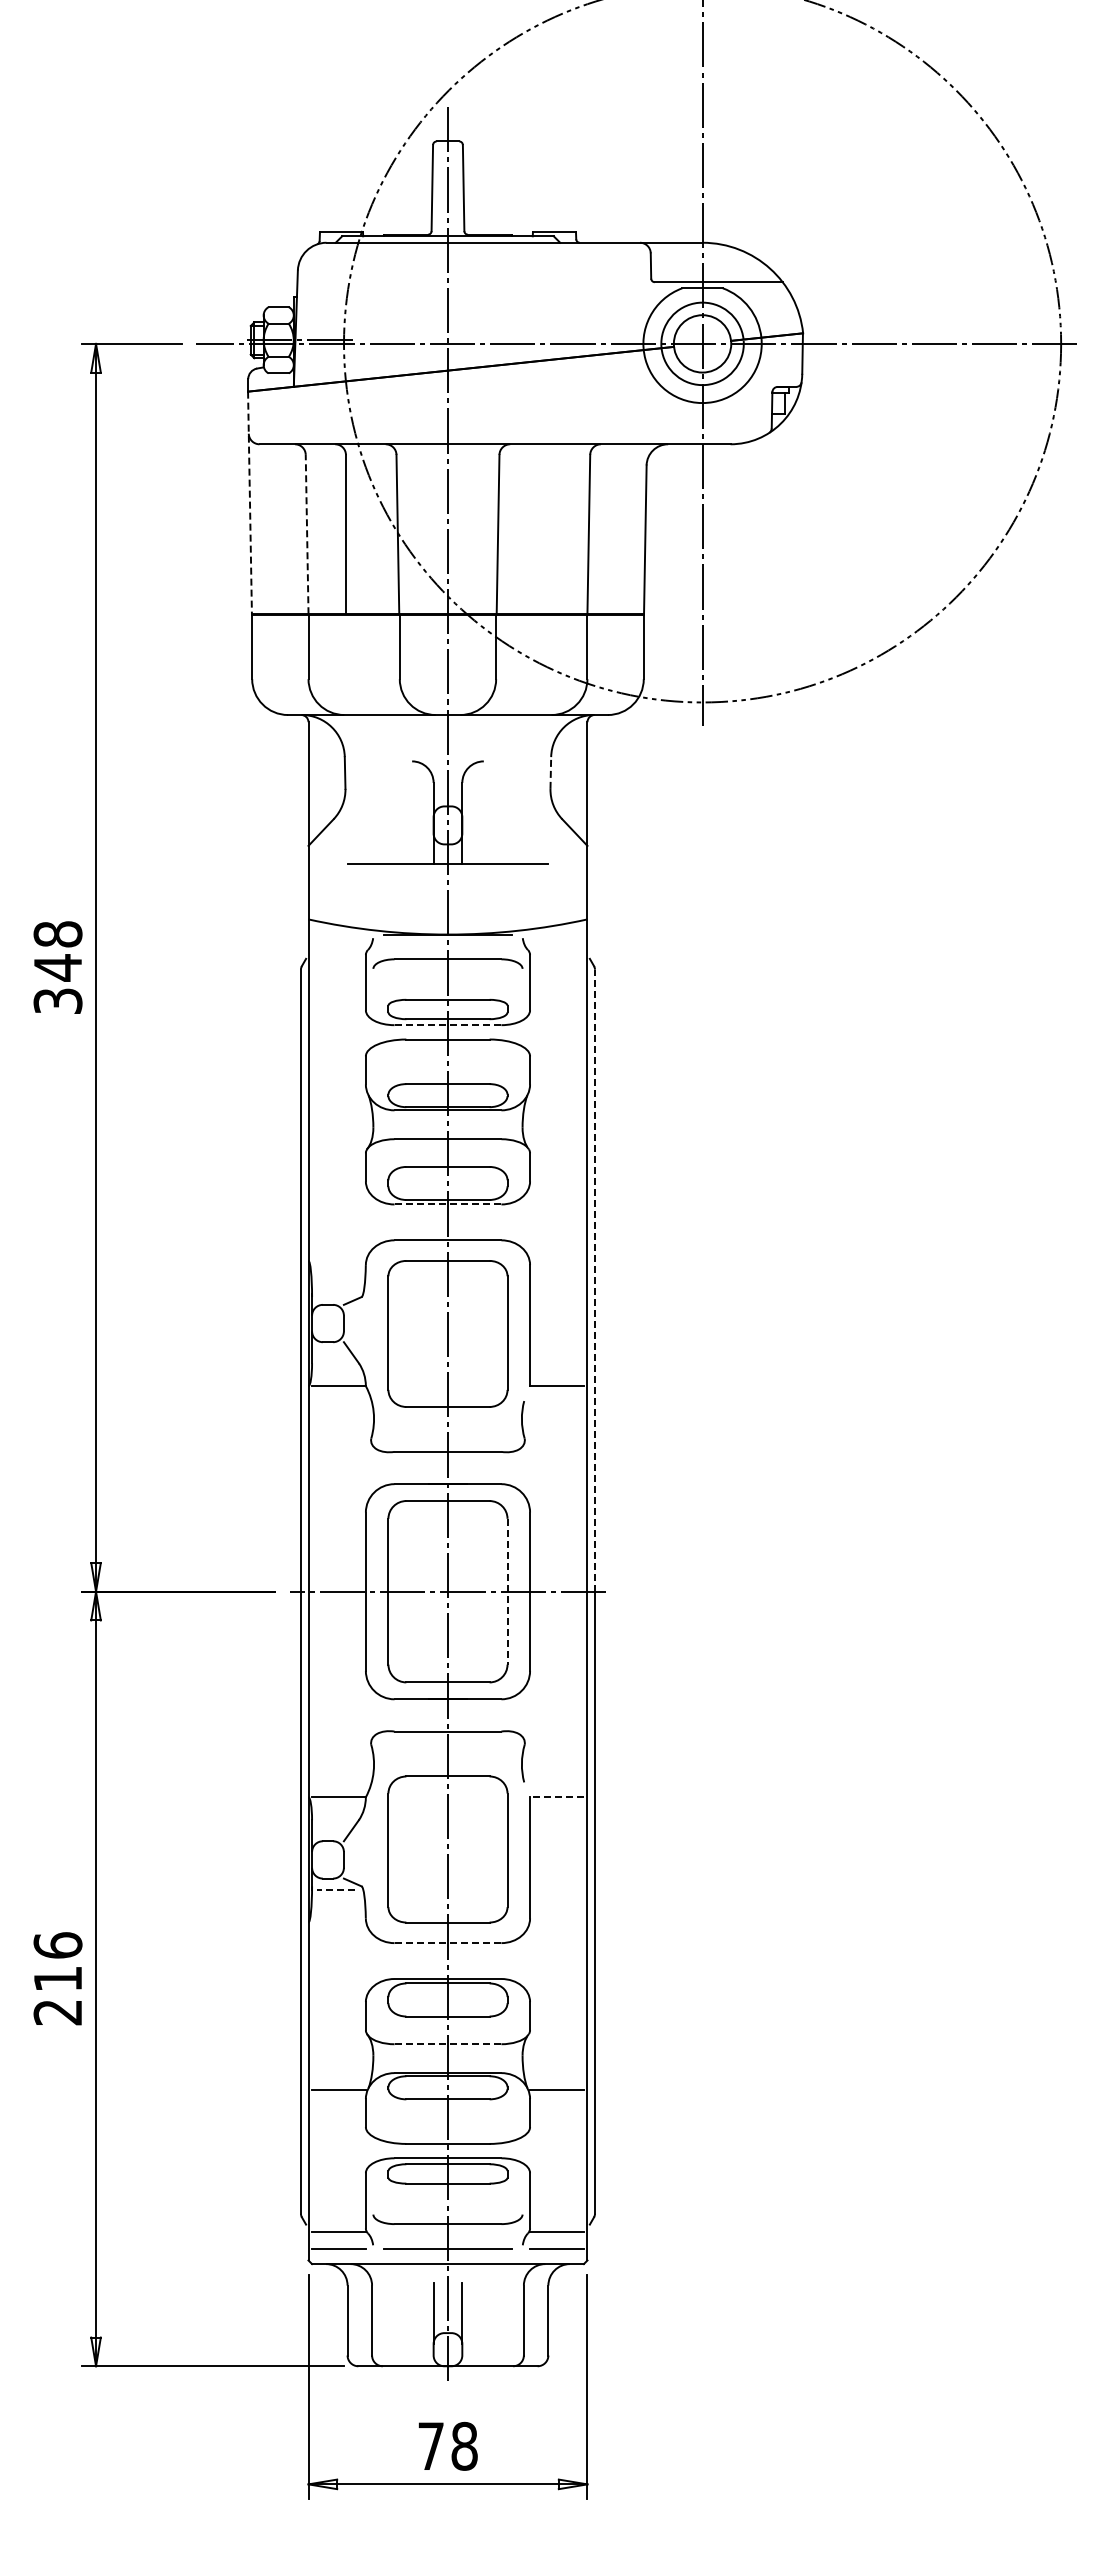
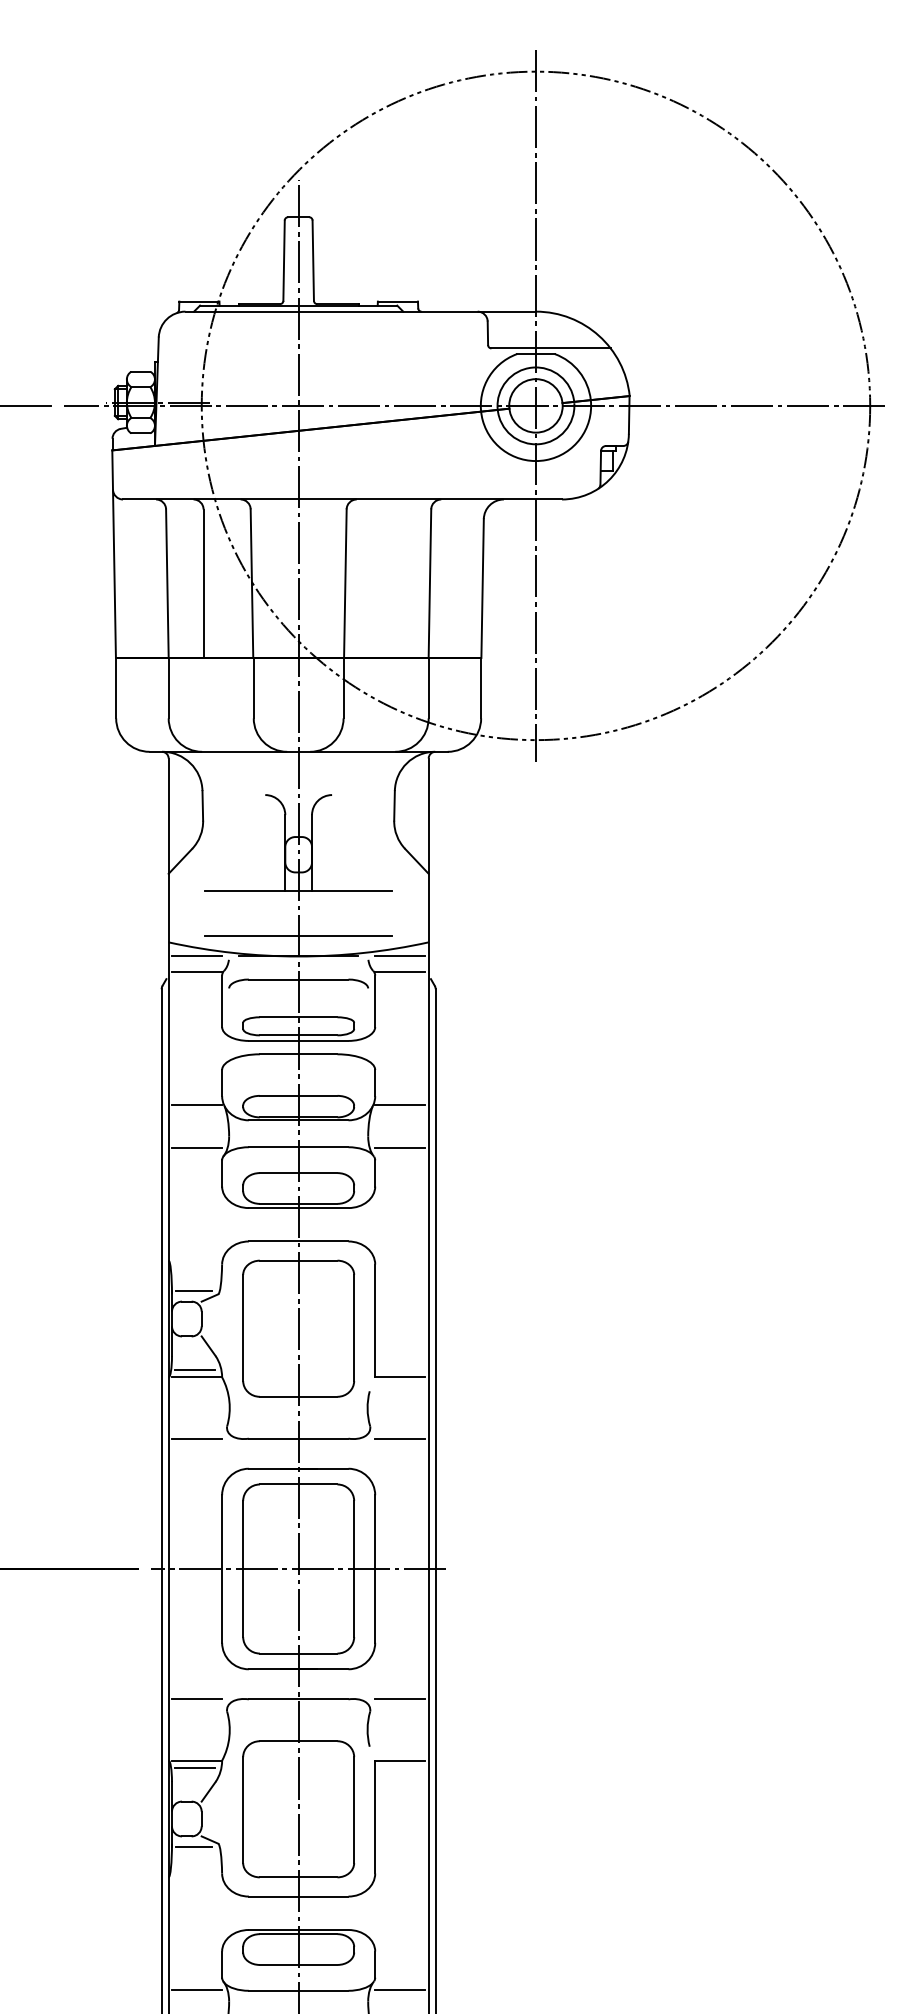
line: (250, 503) -> (114, 554), dashed -> solid
line: (307, 534) -> (167, 583), dashed -> solid
line: (550, 773) -> (394, 806), dashed -> solid
line: (447, 912) -> (298, 935), added
line: (338, 934) -> (196, 956), added
line: (556, 934) -> (399, 956), added
line: (338, 951) -> (196, 972), added
line: (556, 951) -> (399, 972), added
line: (447, 1025) -> (298, 1041), dashed -> solid
line: (338, 1093) -> (196, 1104), added
line: (556, 1093) -> (399, 1104), added
line: (338, 1140) -> (196, 1148), added
line: (556, 1140) -> (399, 1148), added
line: (448, 1204) -> (299, 1208), dashed -> solid
line: (595, 1280) -> (436, 1278), dashed -> solid
line: (335, 1293) -> (193, 1291), added
line: (336, 1378) -> (194, 1370), added
line: (338, 1451) -> (196, 1438), added
line: (556, 1451) -> (399, 1438), added
line: (507, 1591) -> (354, 1568), dashed -> solid
line: (338, 1731) -> (196, 1699), added
line: (556, 1731) -> (399, 1699), added
line: (556, 1797) -> (399, 1760), dashed -> solid
line: (336, 1805) -> (194, 1768), added
line: (335, 1889) -> (193, 1846), dashed -> solid
line: (447, 1943) -> (298, 1896), dashed -> solid
line: (338, 2043) -> (196, 1990), added
line: (556, 2043) -> (399, 1990), added
line: (447, 2044) -> (298, 1991), dashed -> solid

